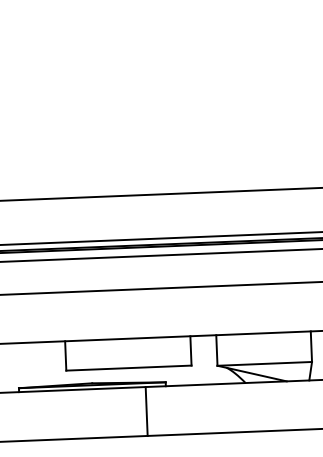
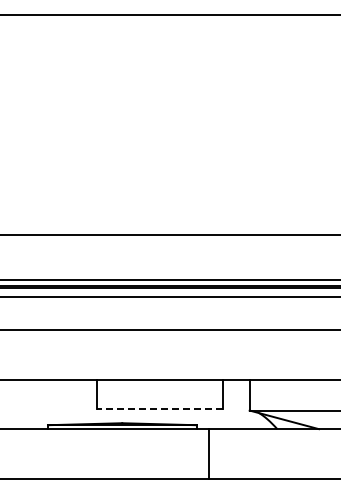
line: (128, 368) -> (159, 409), solid -> dashed
line: (146, 411) -> (209, 453), moved

